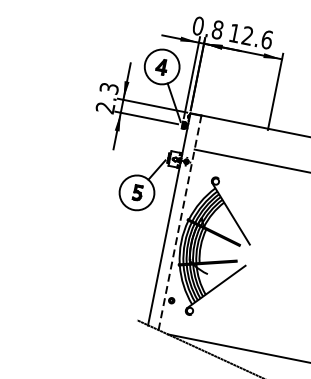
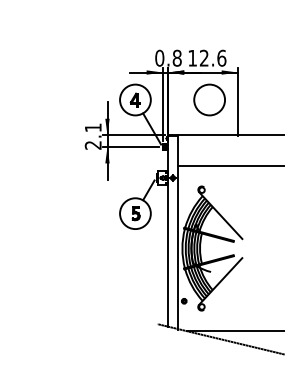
circle: (244, 82) -> (209, 99), added
text: (108, 87) -> (92, 127), 2.3 -> 2.1
line: (179, 223) -> (177, 232), dashed -> solid

